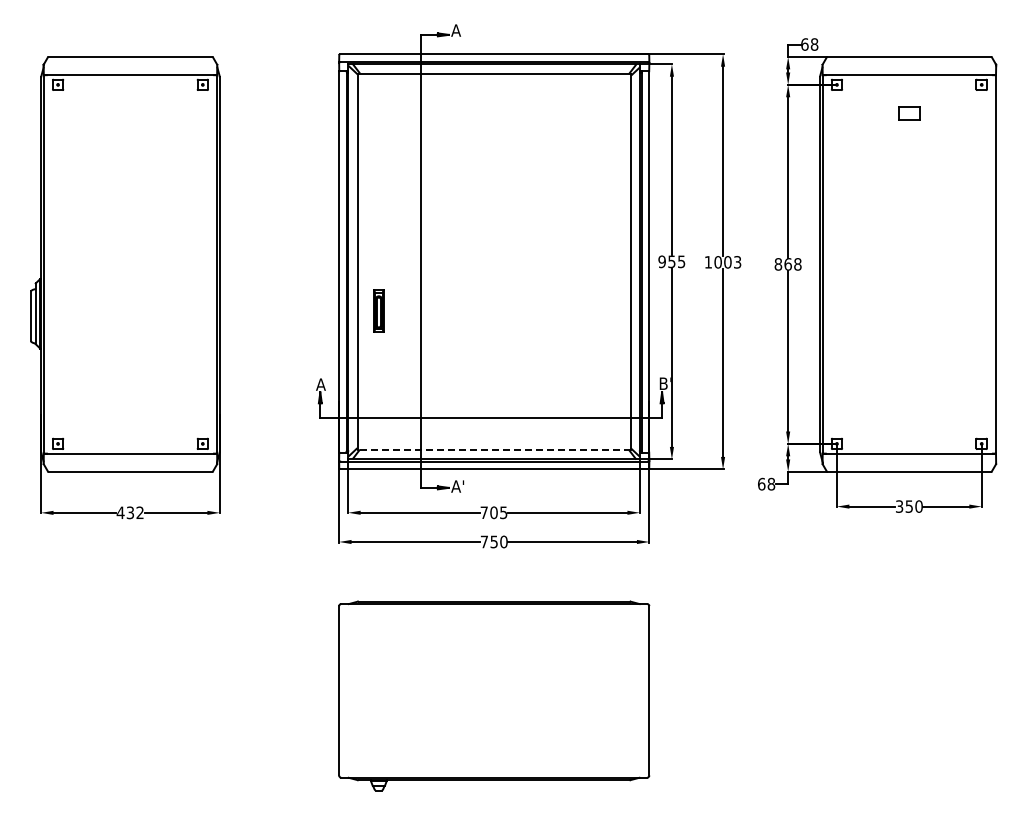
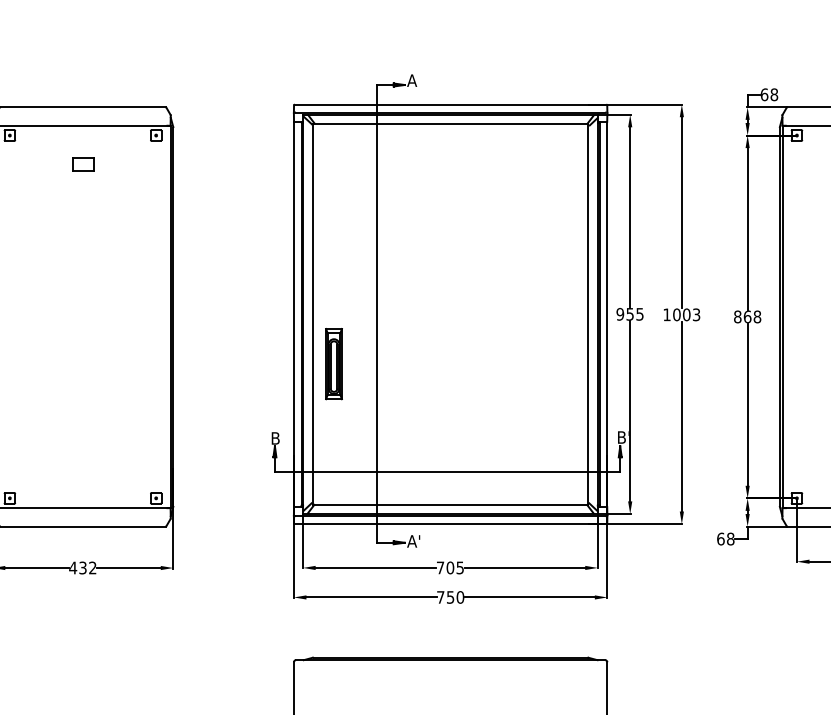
part: (130, 113) -> (83, 164), added
part: (378, 310) -> (333, 363), size x1.67
text: (320, 384) -> (275, 438), A -> B
line: (494, 450) -> (450, 505), dashed -> solid

